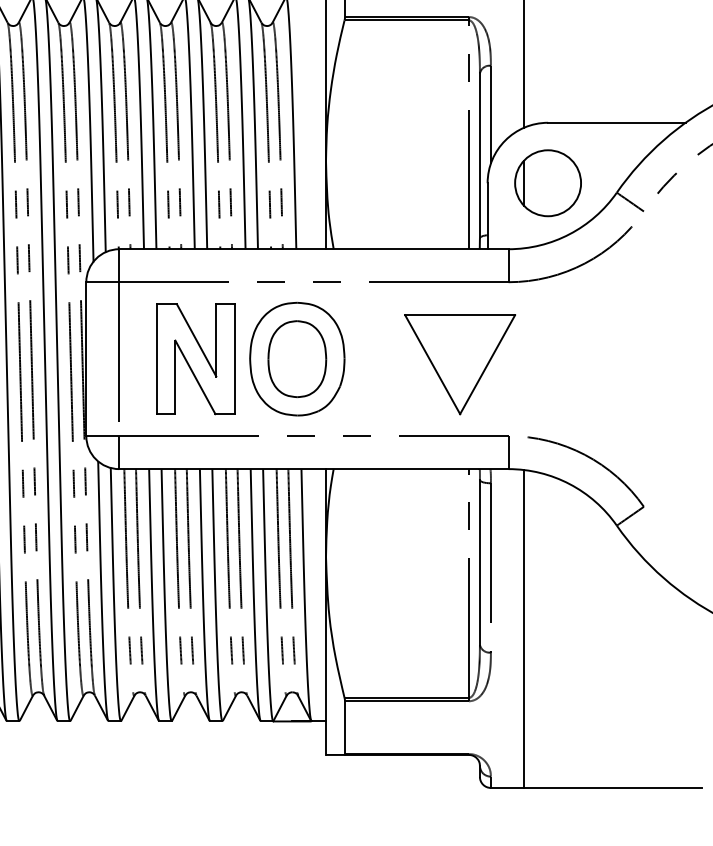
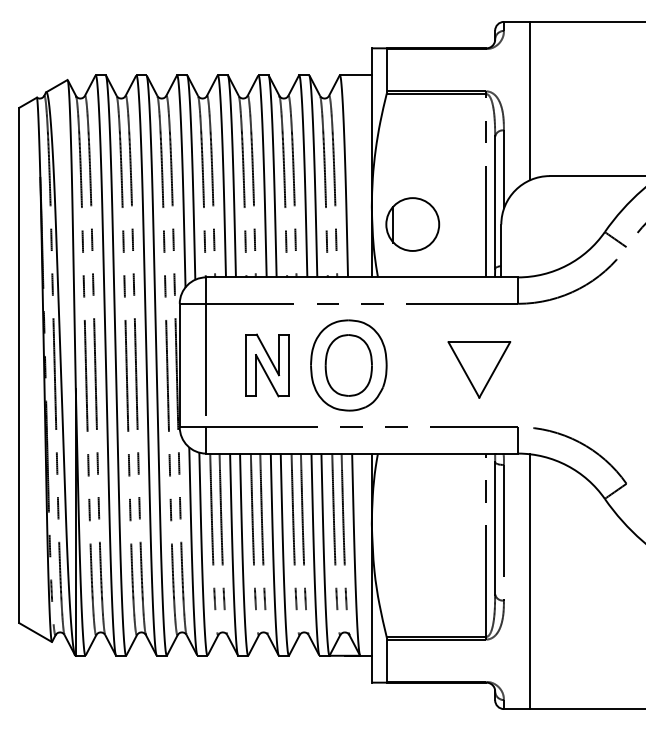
part: (547, 183) -> (412, 224), moved
part: (195, 359) -> (267, 365), size x0.7
part: (460, 364) -> (479, 369), size x0.7

